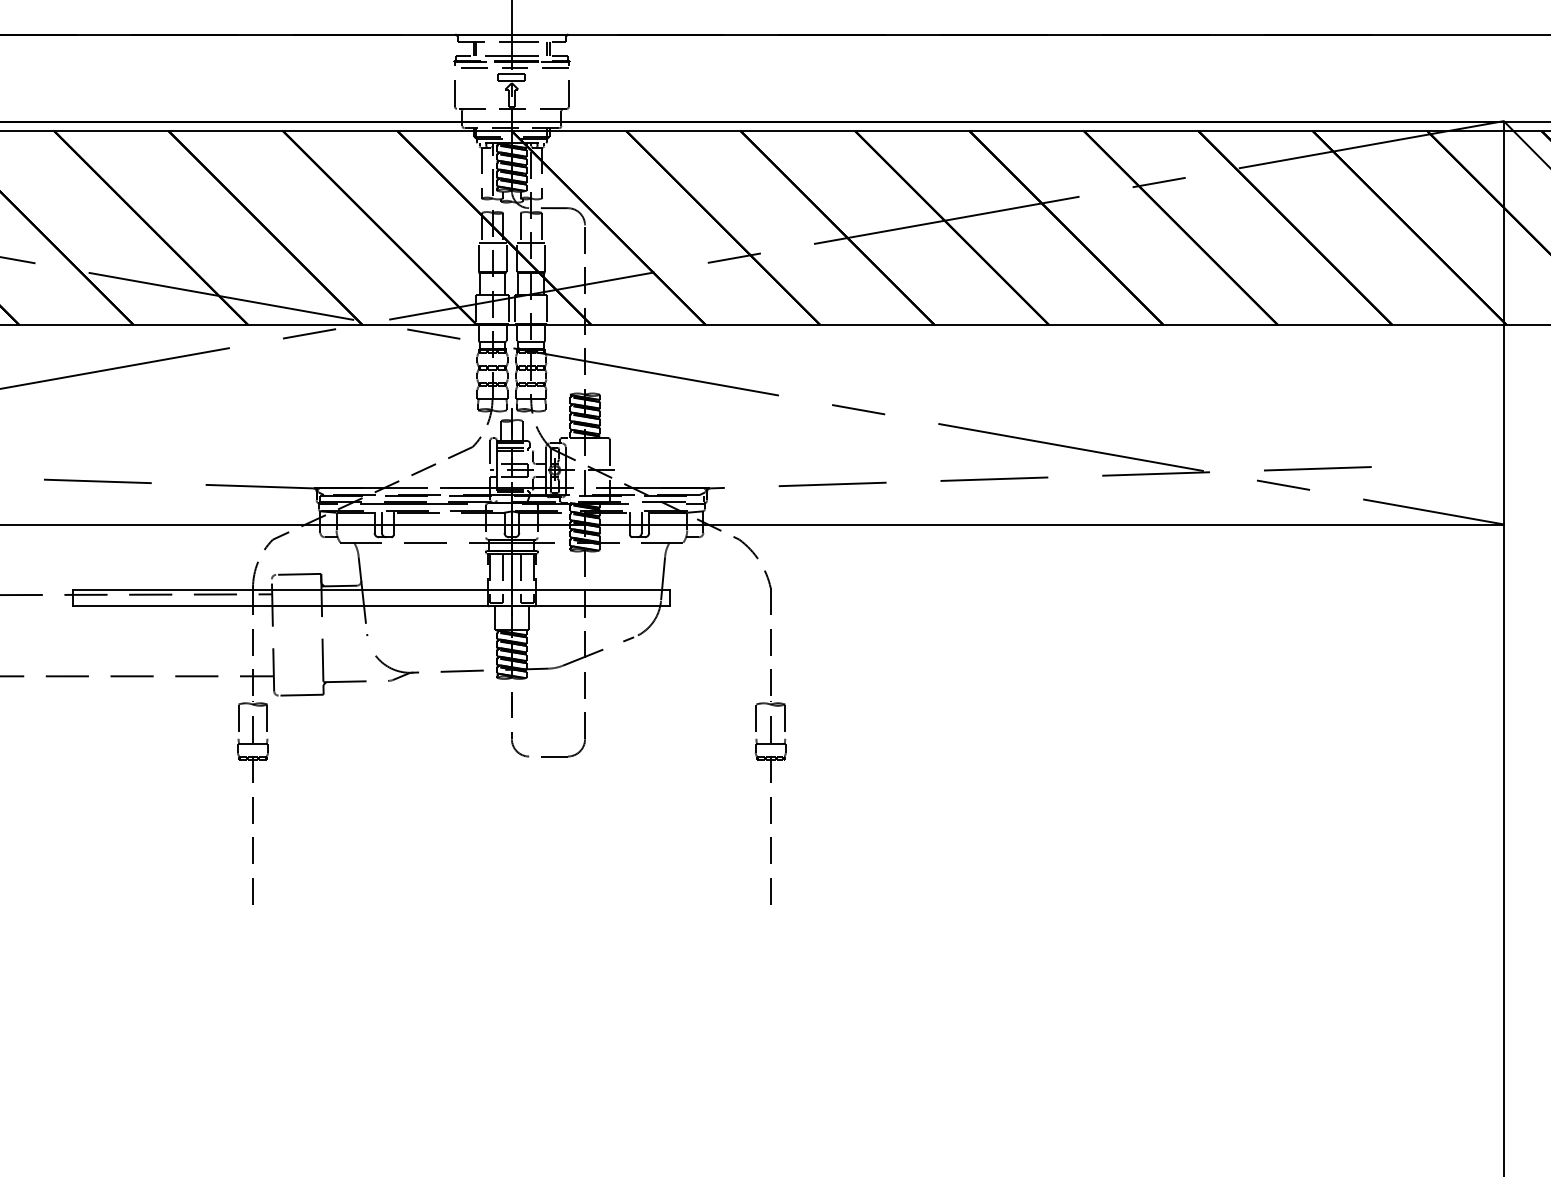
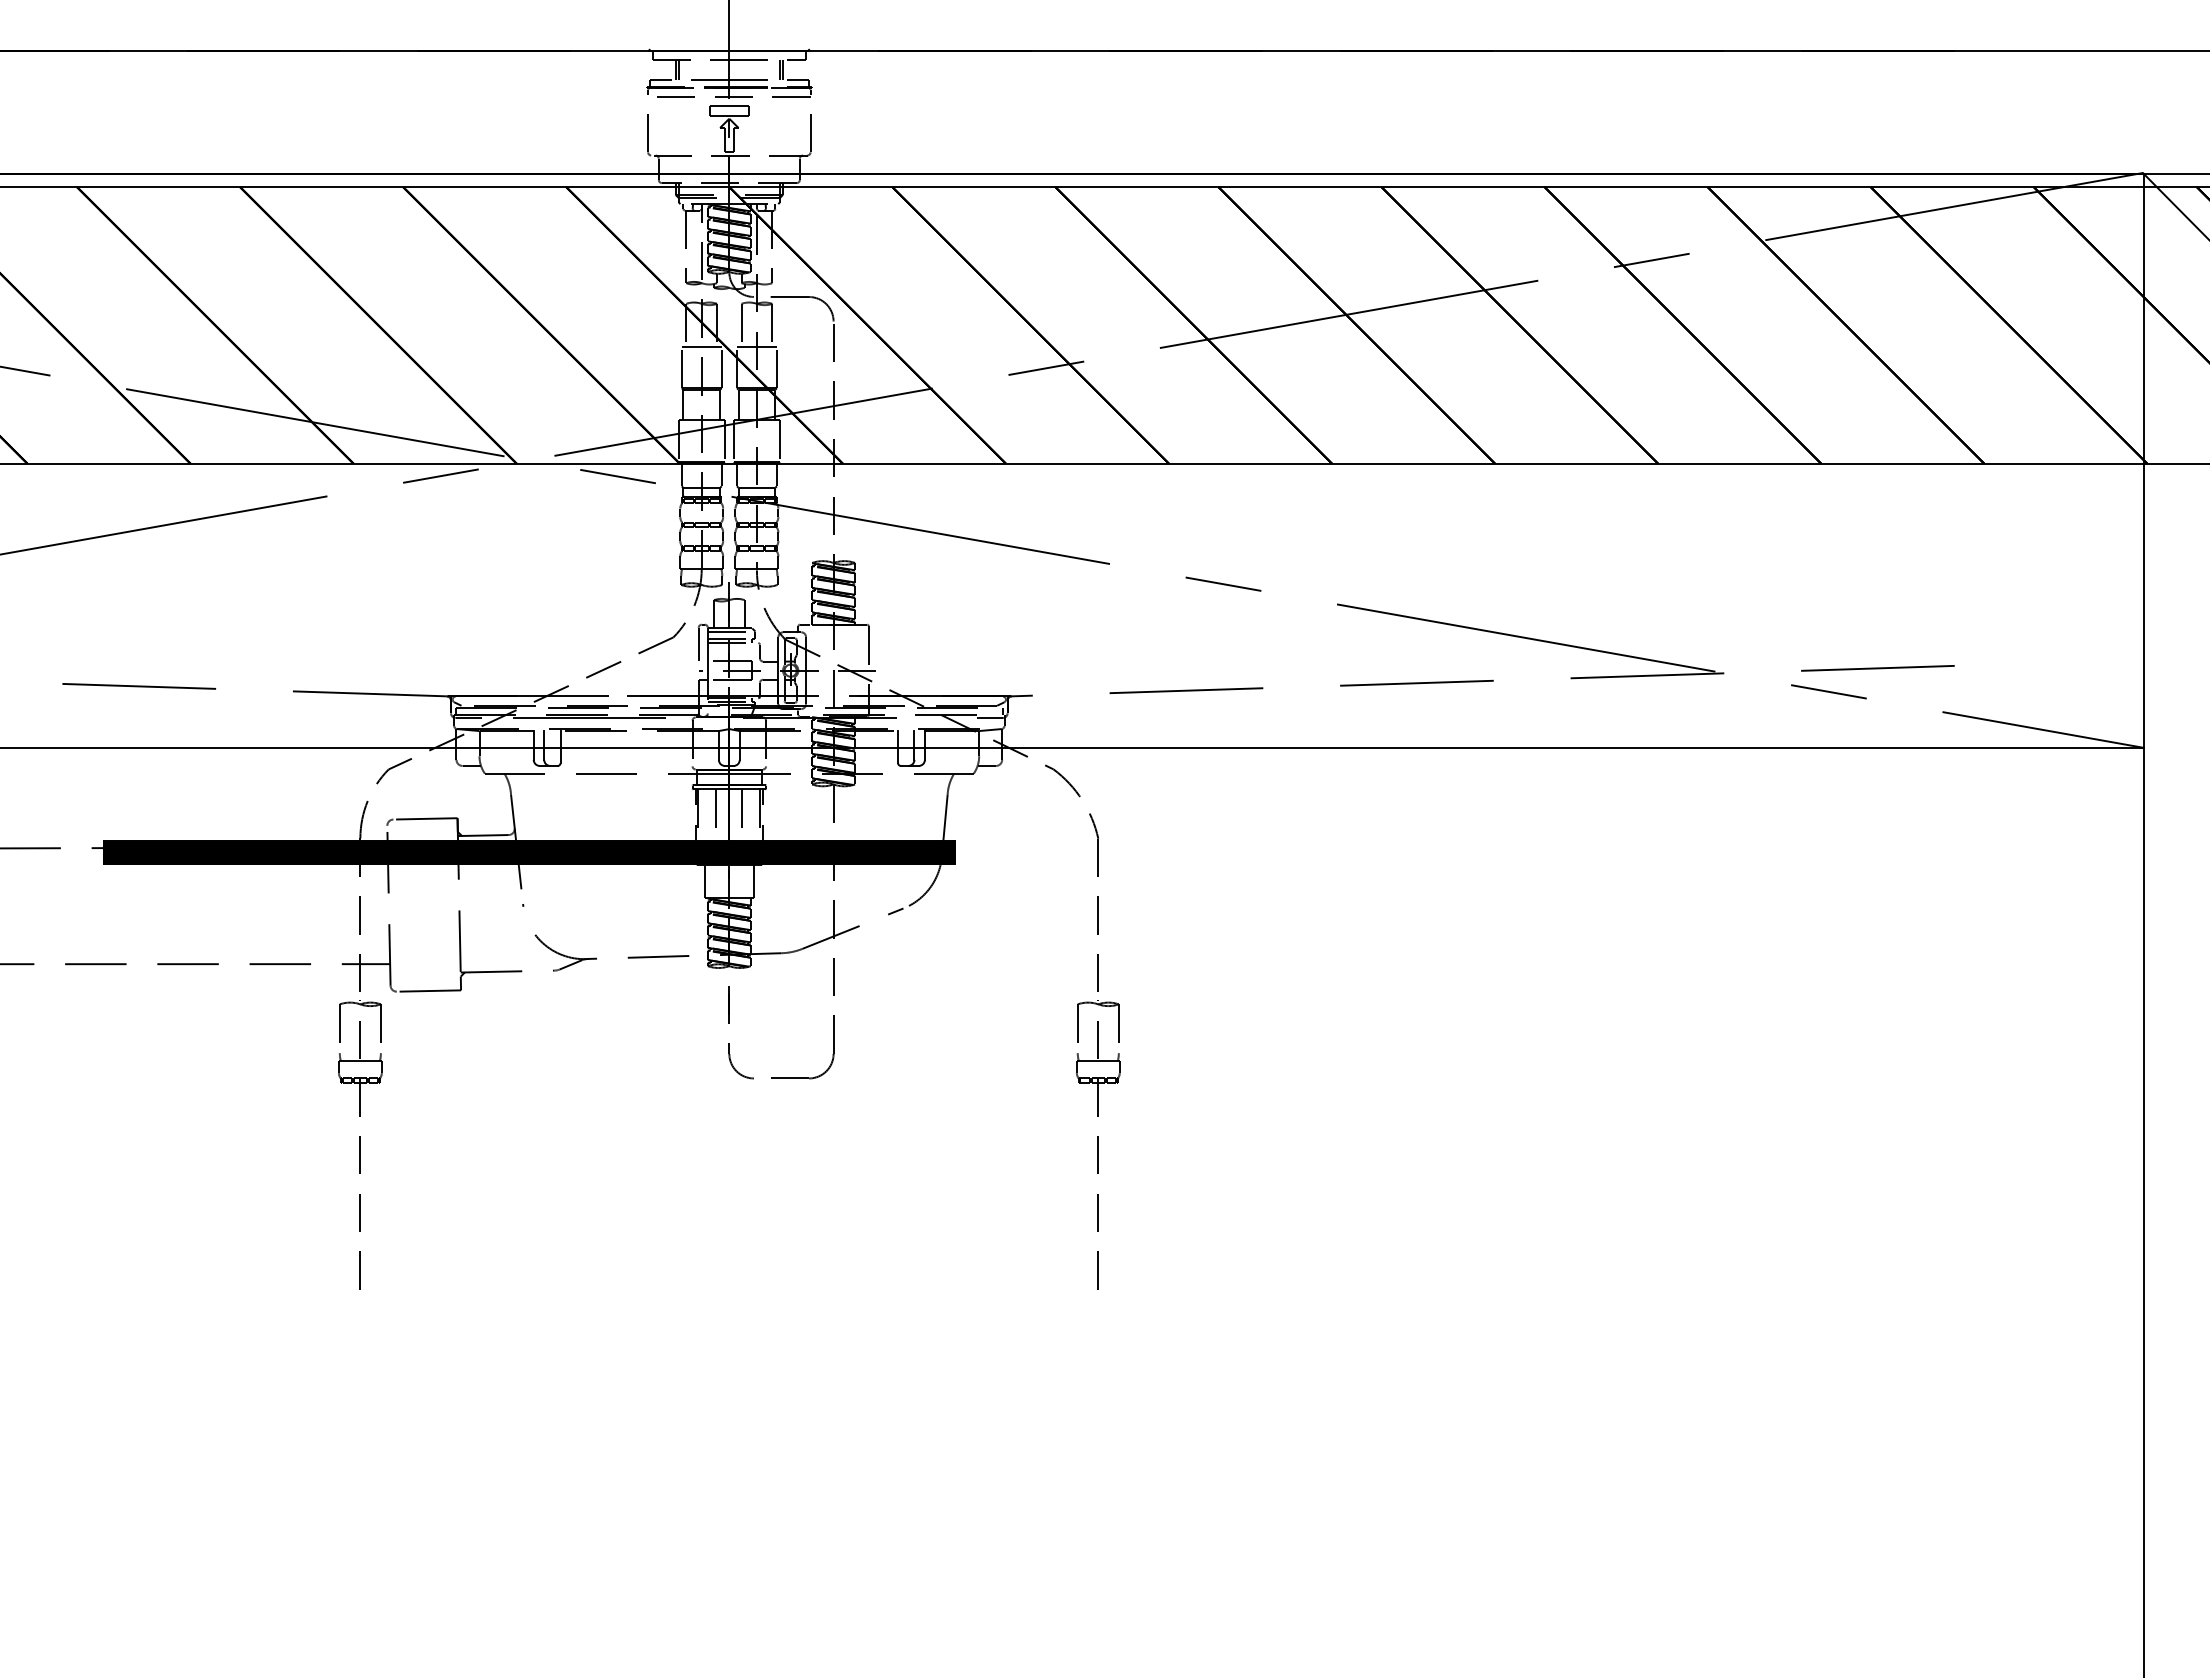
hatch: (371, 597) -> (529, 852), added

